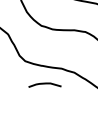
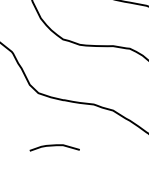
curve: (44, 84) -> (53, 146), moved

